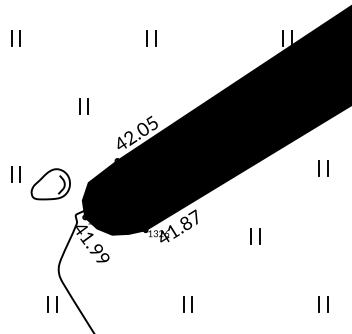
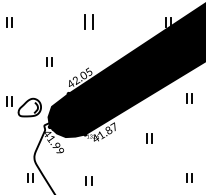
part: (151, 38) -> (88, 22), size x1.6
part: (187, 303) -> (88, 180), moved

